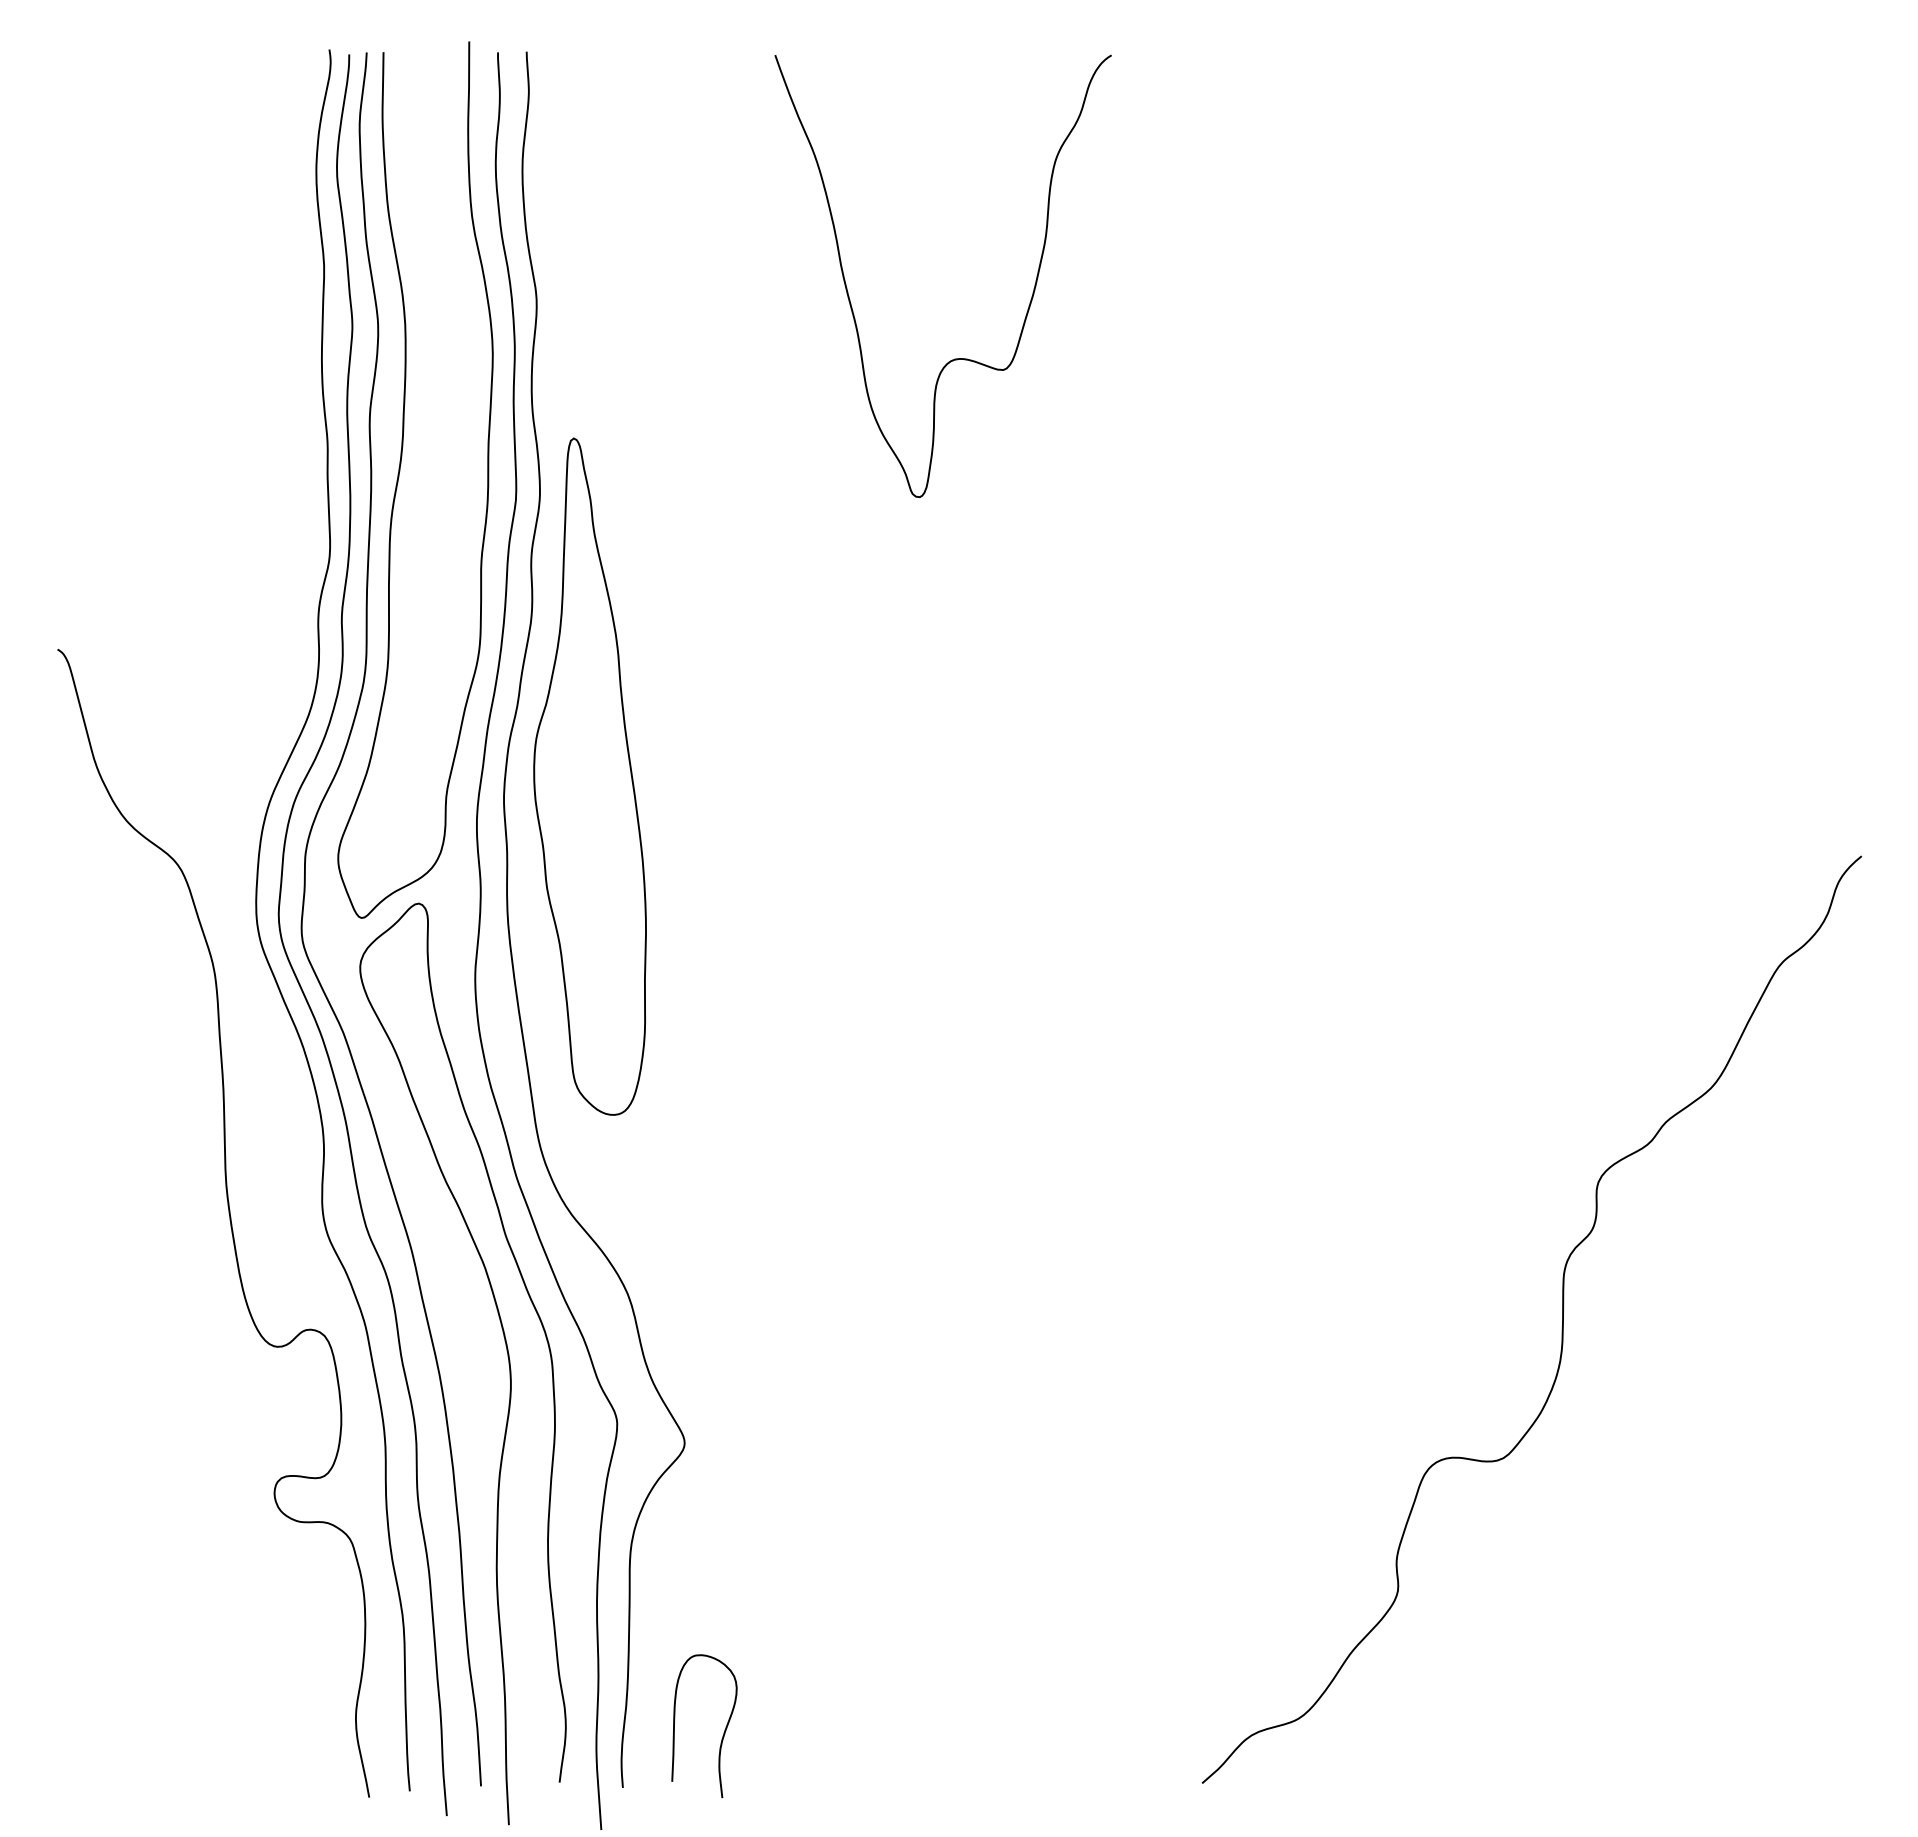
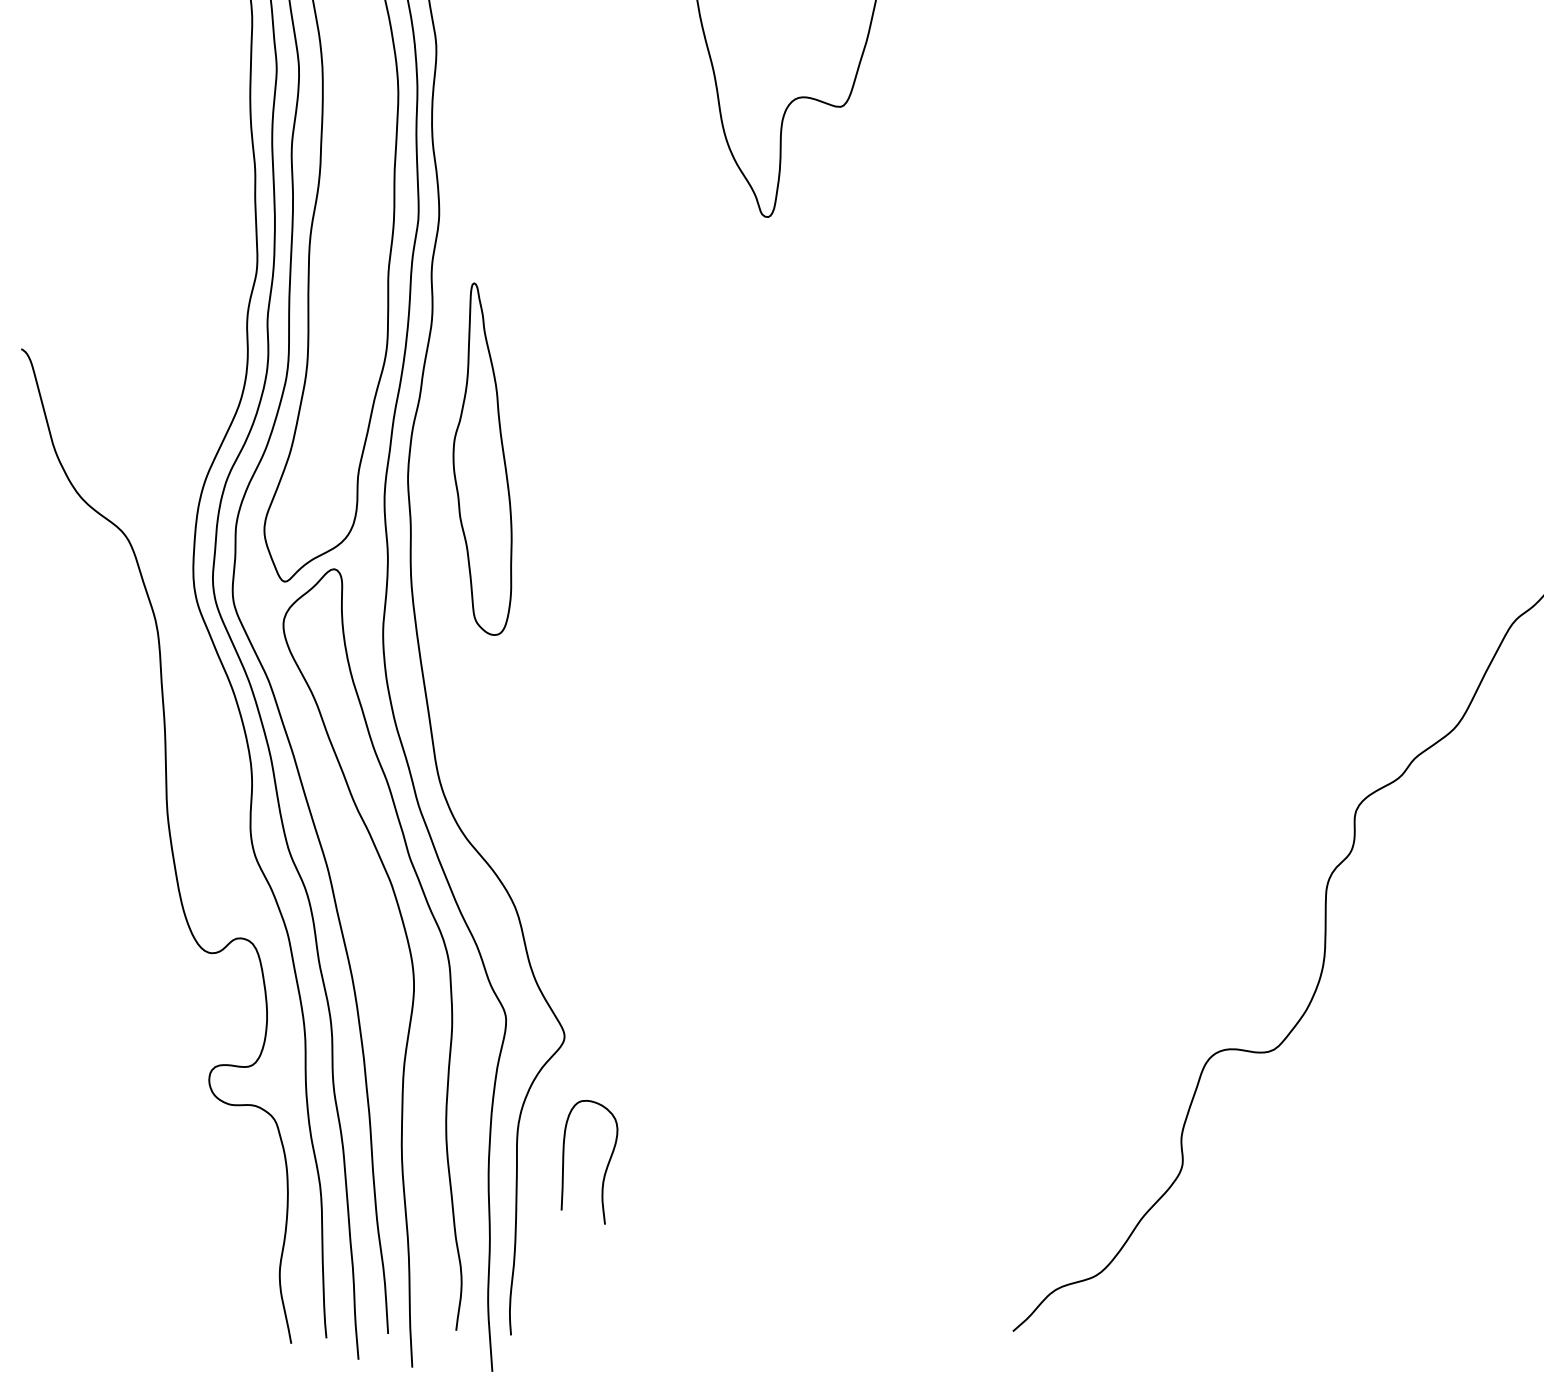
part: (589, 776) -> (482, 459), size x0.6
curve: (723, 1732) -> (606, 1167), moved

